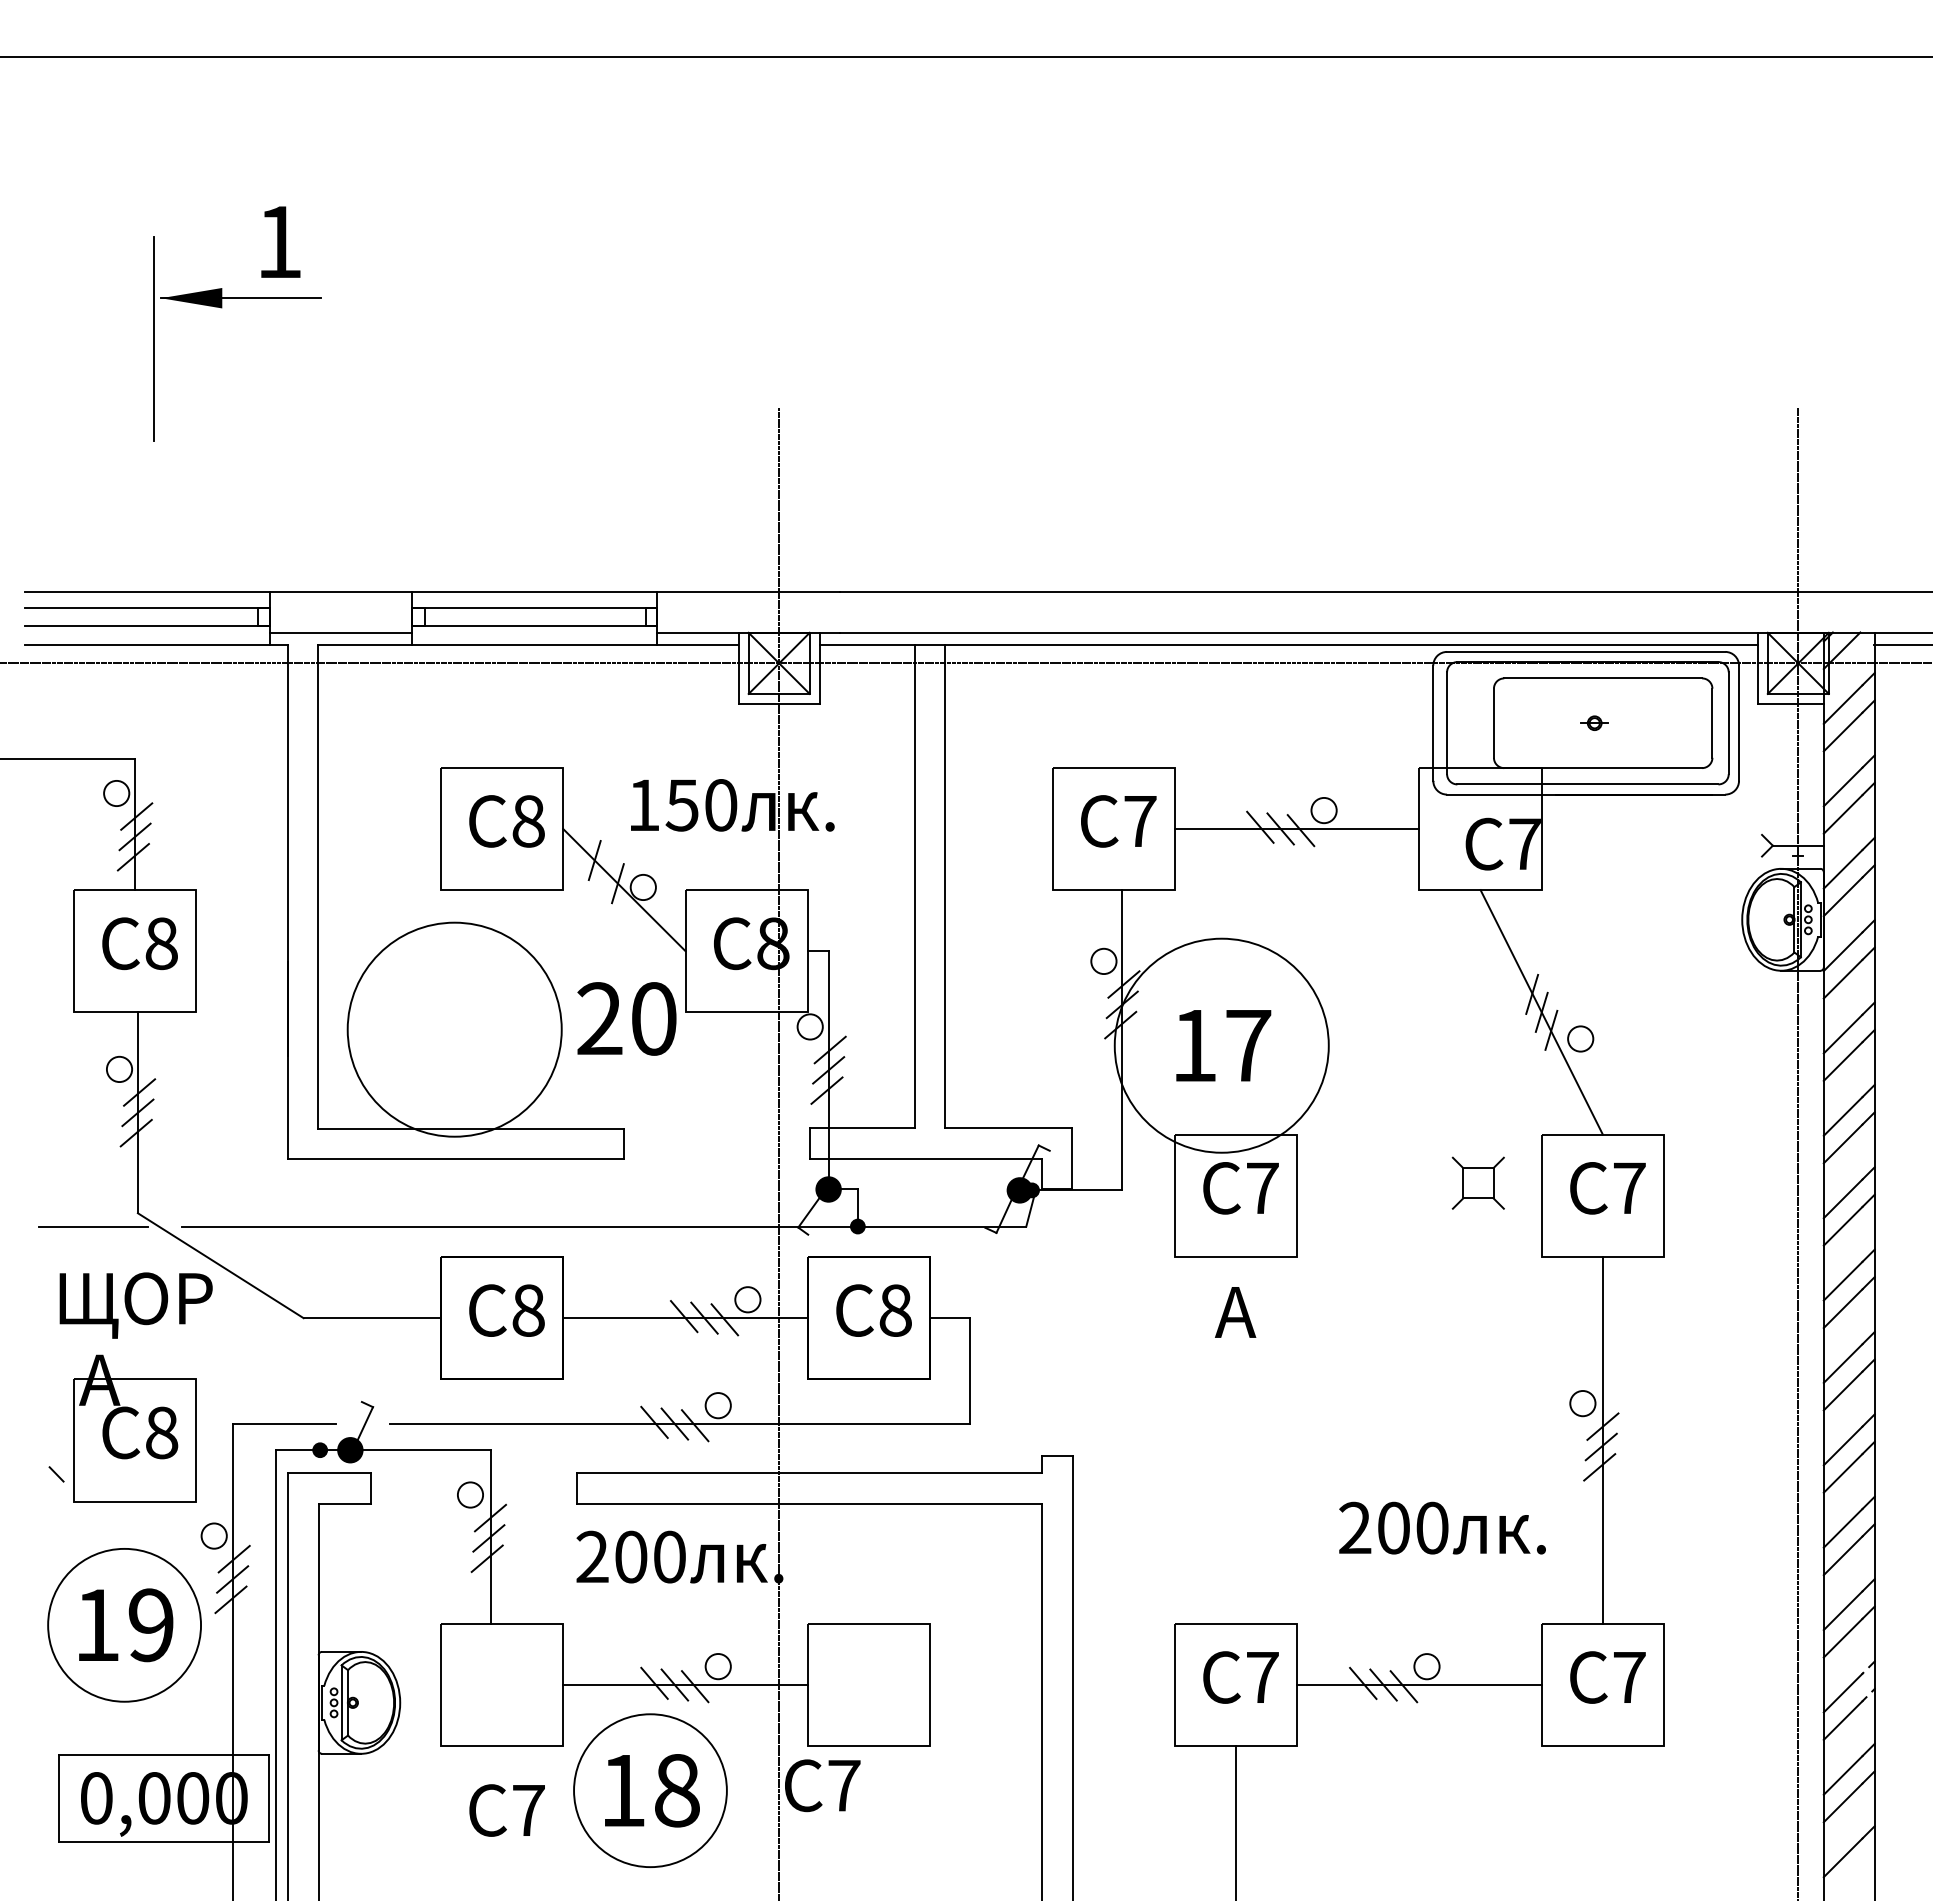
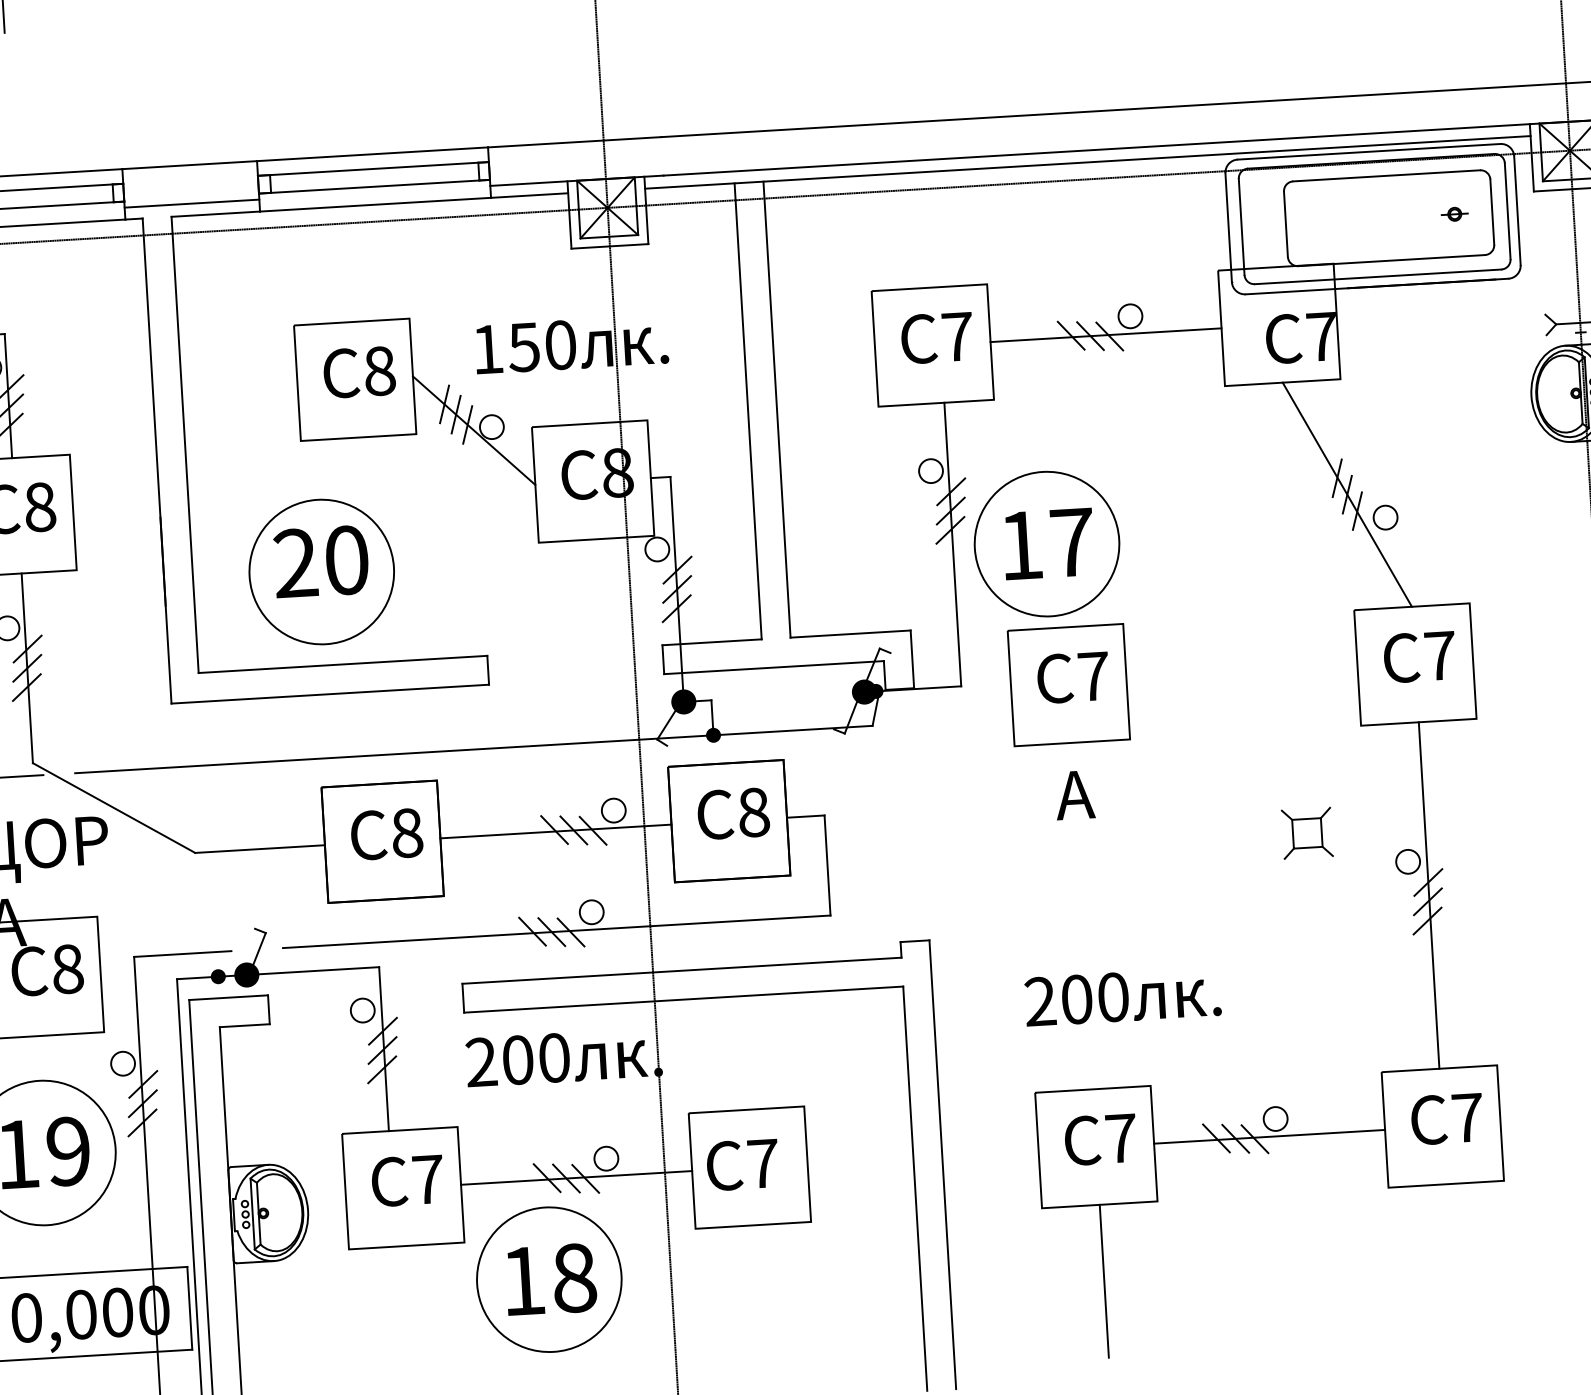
part: (1594, 722) -> (1454, 213), moved
line: (606, 871) -> (456, 414), added
text: (626, 1018) -> (320, 561), moved
circle: (454, 1029) -> (321, 571), size x0.71
circle: (1221, 1045) -> (1046, 543), size x0.71
part: (1477, 1182) -> (1306, 832), moved
text: (1442, 1527) -> (1122, 996), moved
text: (822, 1785) -> (742, 1164), moved
text: (506, 1810) -> (407, 1180), moved

